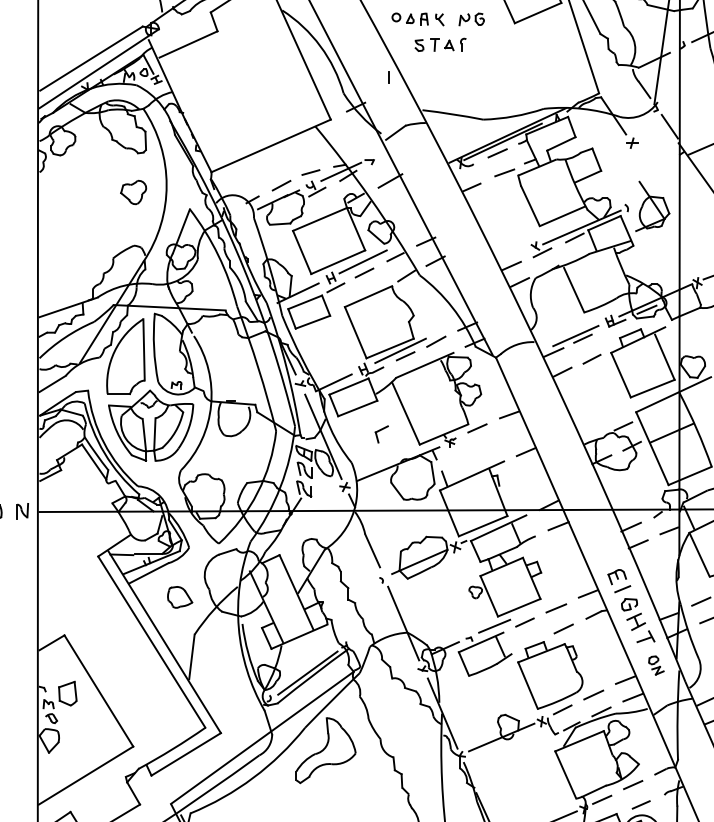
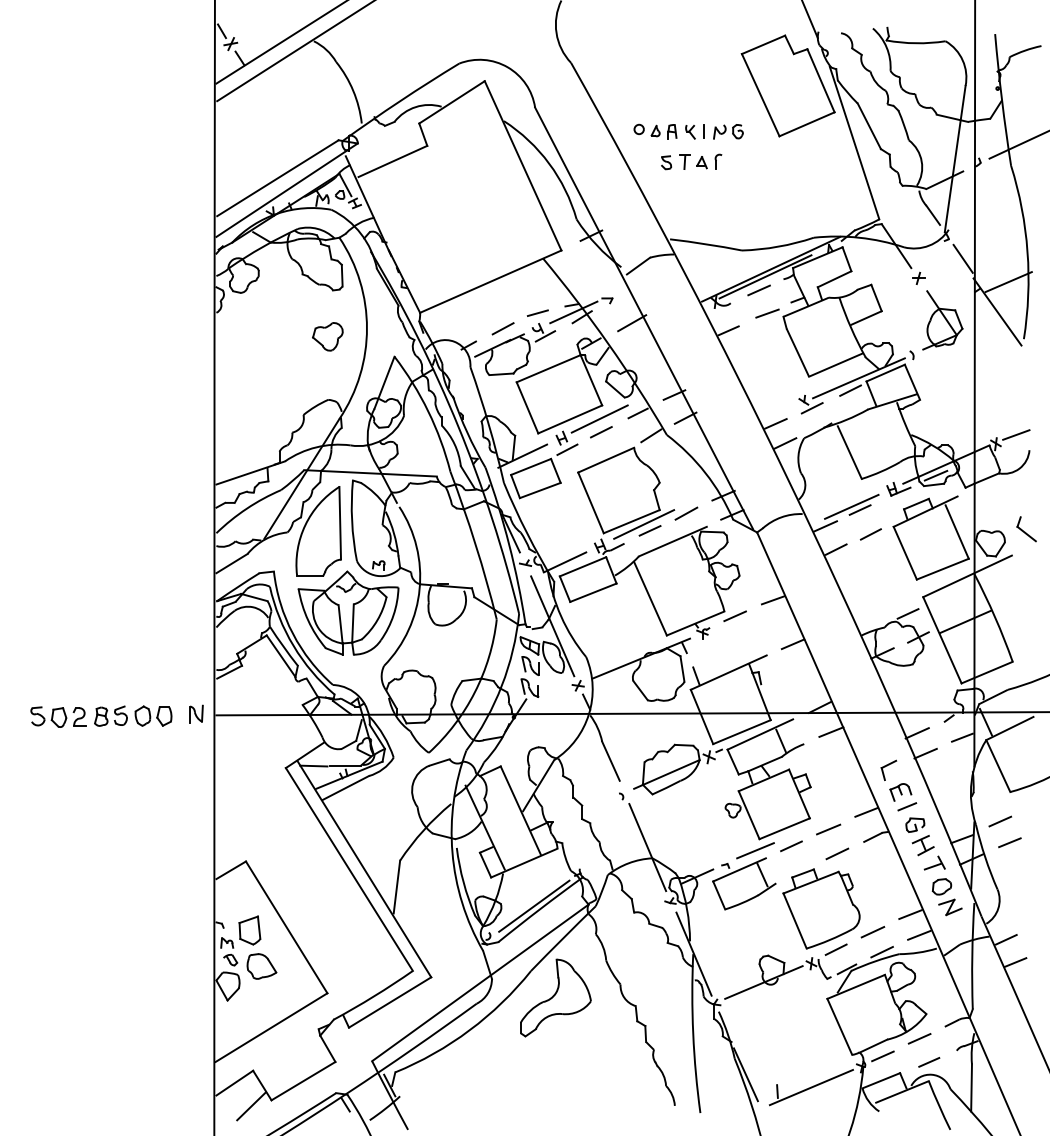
line: (389, 77) -> (703, 131), moved
part: (652, 206) -> (942, 320), moved
part: (381, 433) -> (888, 769), moved
part: (179, 597) -> (261, 966), moved
part: (655, 665) -> (946, 897), size x1.67

